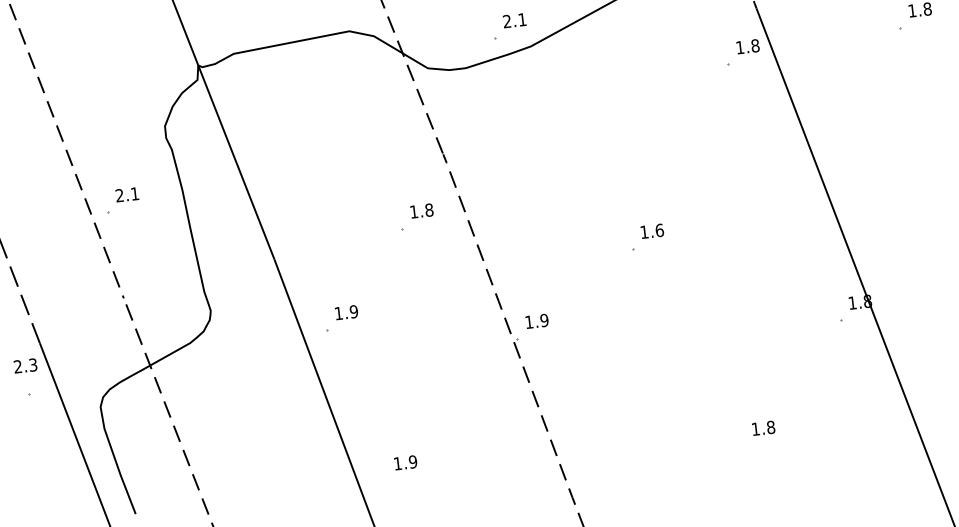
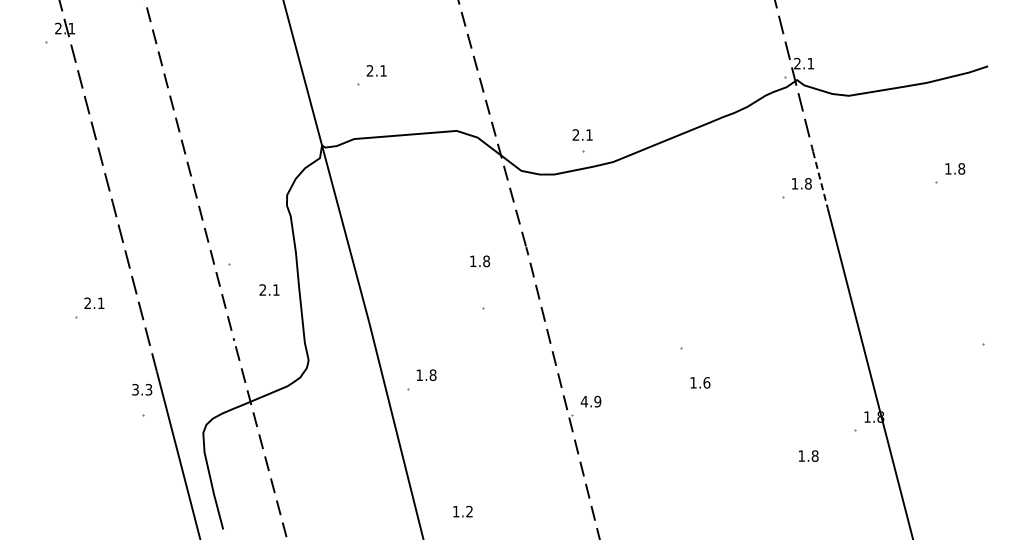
text: (514, 20) -> (582, 134), moved
line: (768, 40) -> (820, 180), solid -> dashed
text: (127, 194) -> (269, 289), moved
text: (422, 211) -> (480, 261), moved
text: (652, 230) -> (700, 382), moved
text: (353, 312) -> (432, 375), 1.9 -> 1.8
text: (529, 322) -> (584, 401), 1.9 -> 4.9
text: (17, 366) -> (135, 389), 2.3 -> 3.3
text: (763, 427) -> (808, 455), moved
text: (413, 461) -> (469, 511), 1.9 -> 1.2

